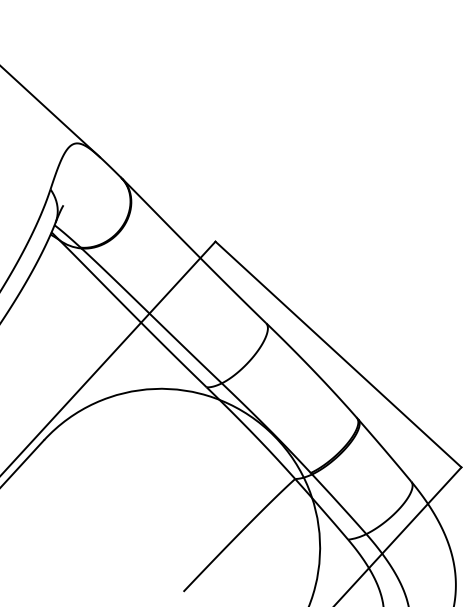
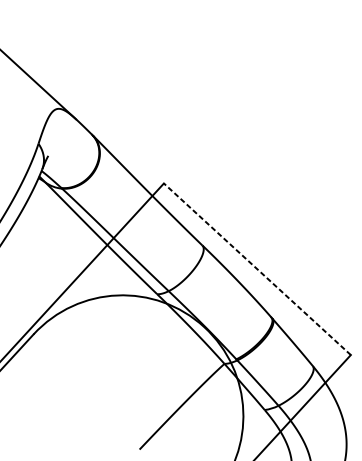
line: (338, 354) -> (257, 269), solid -> dashed

